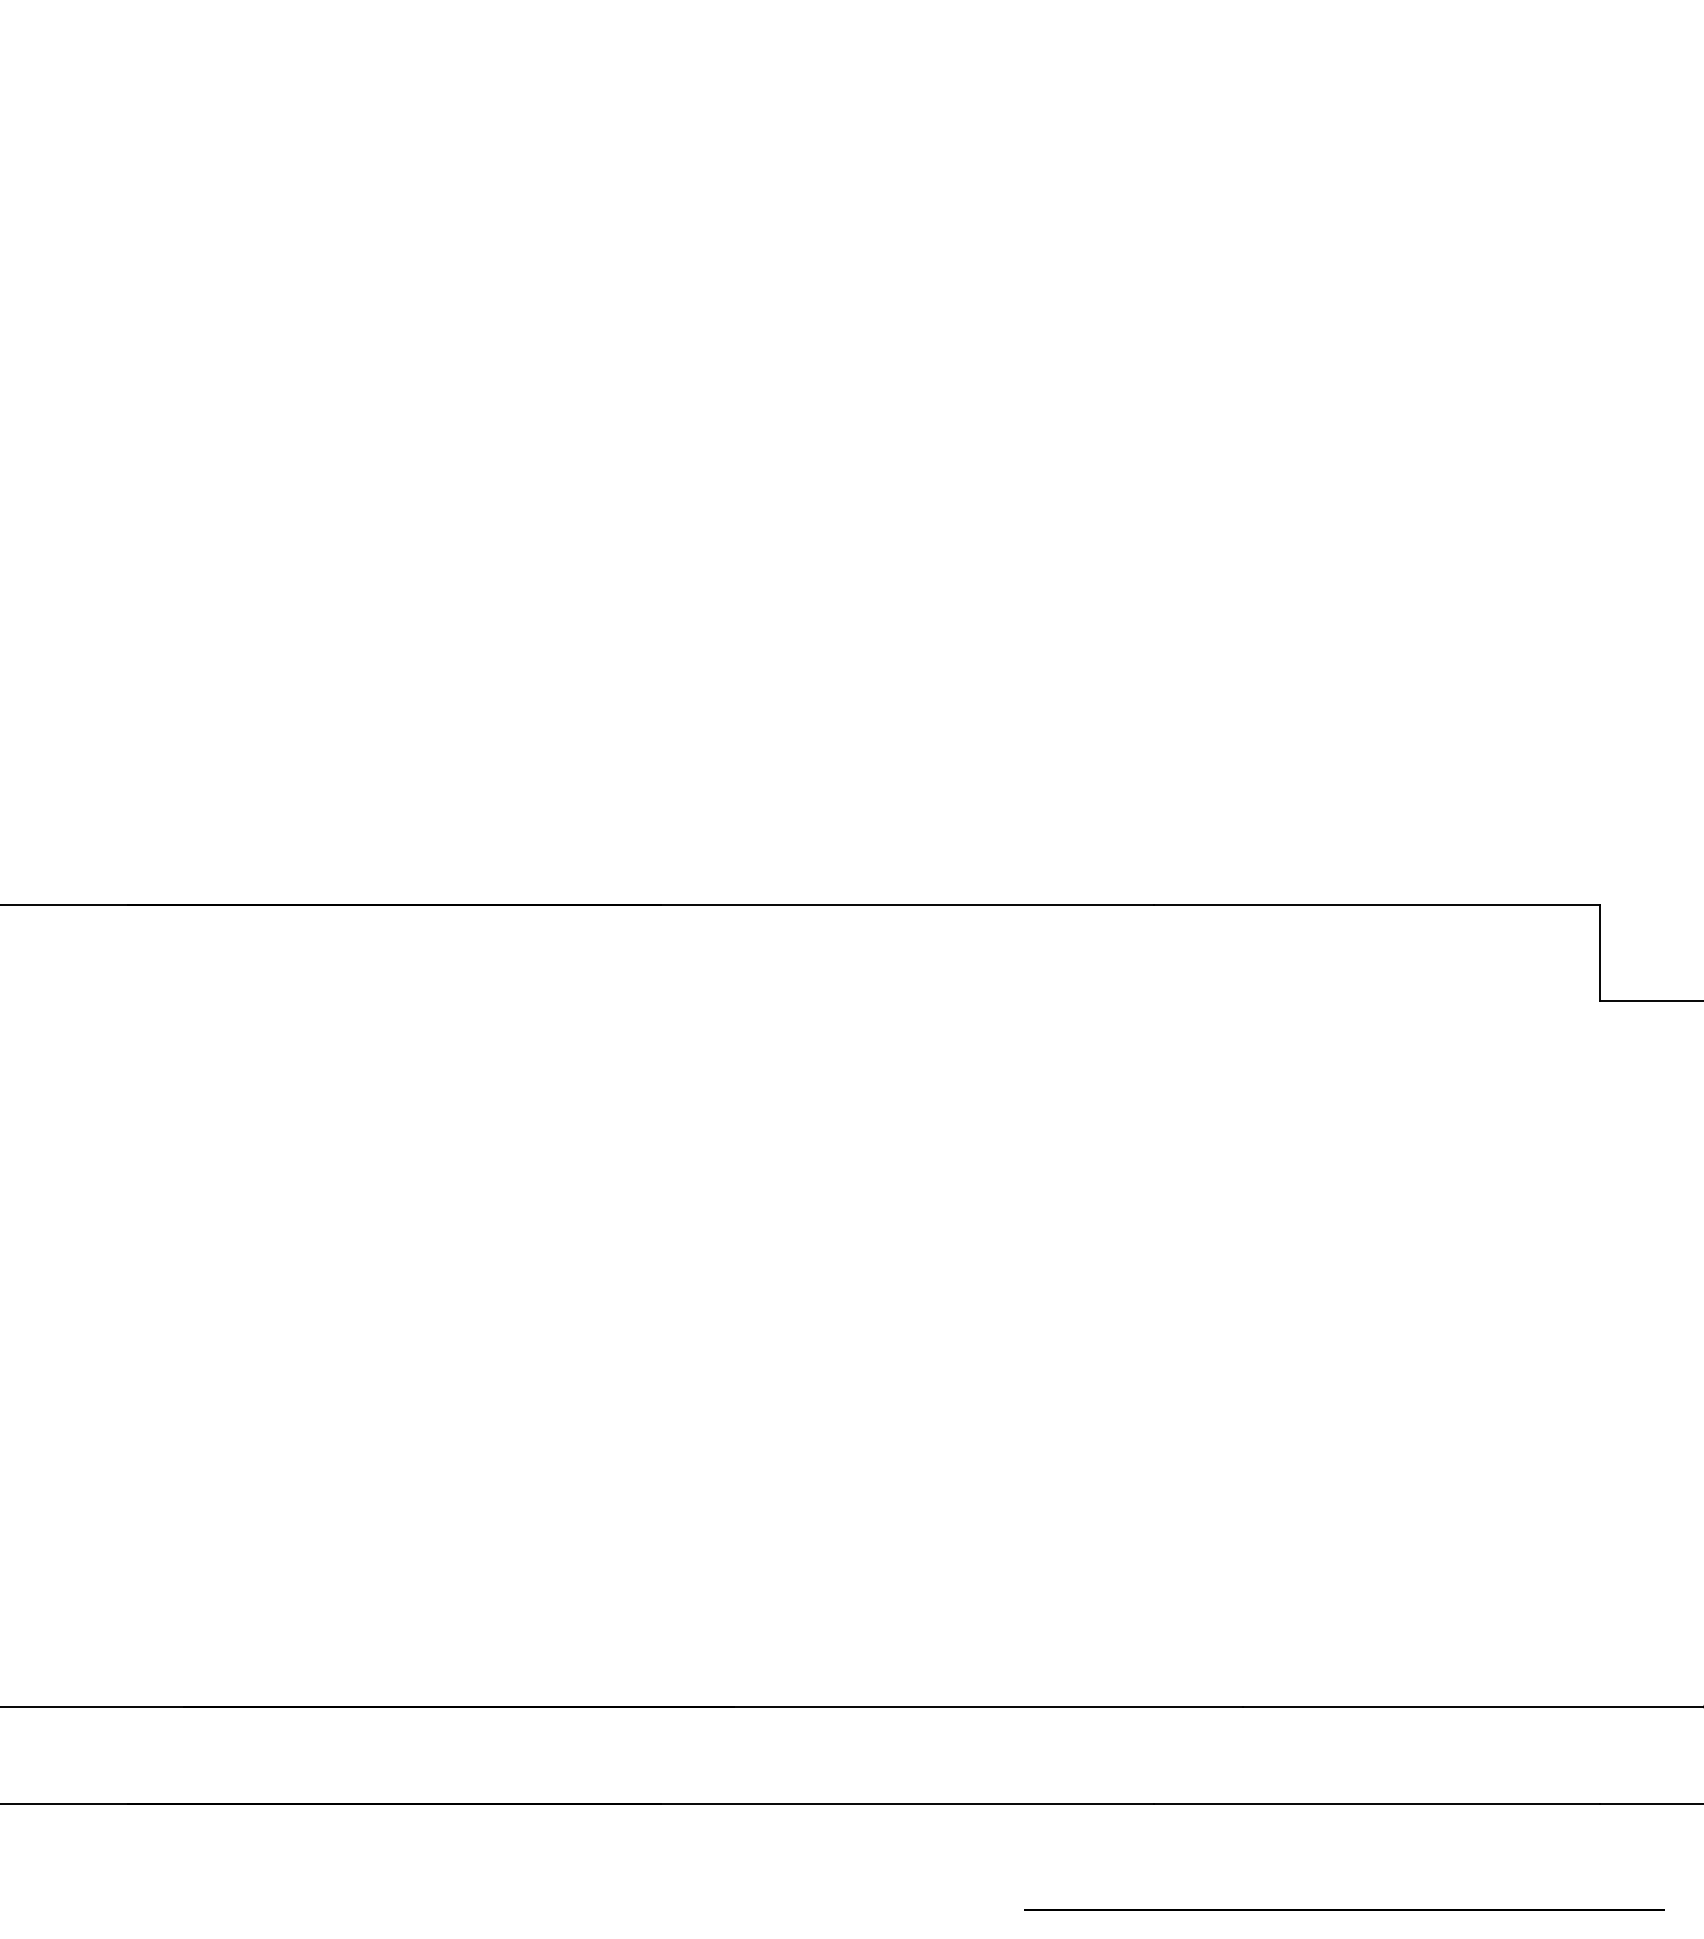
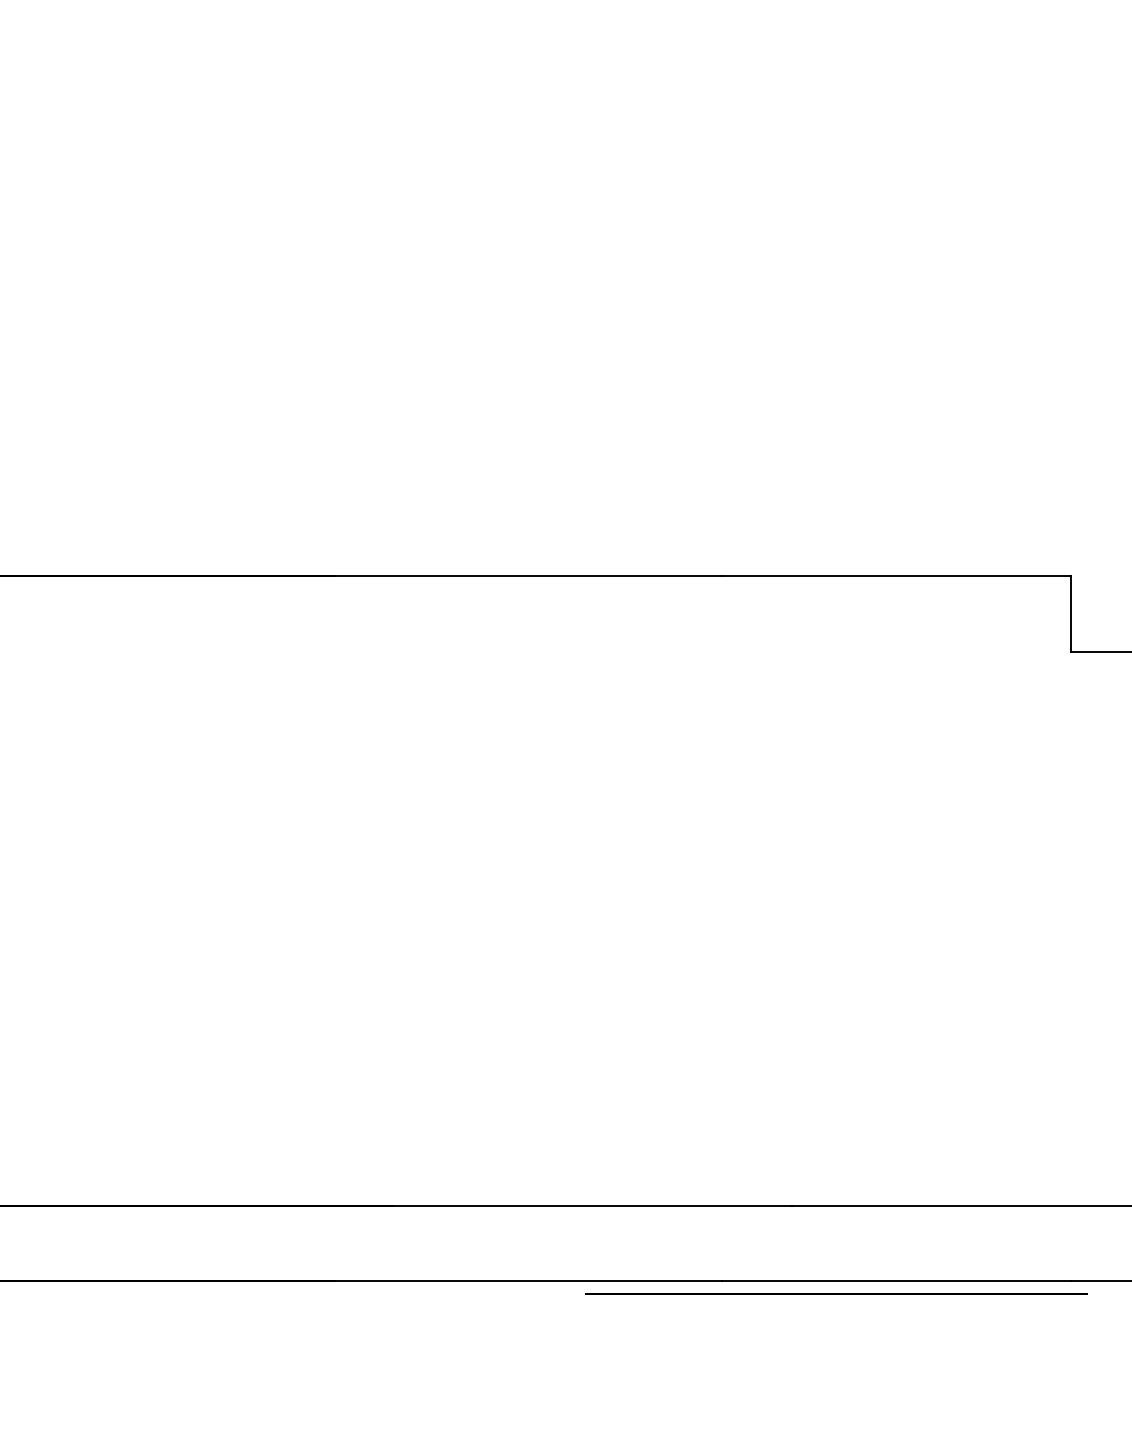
line: (1344, 1909) -> (836, 1294), moved

